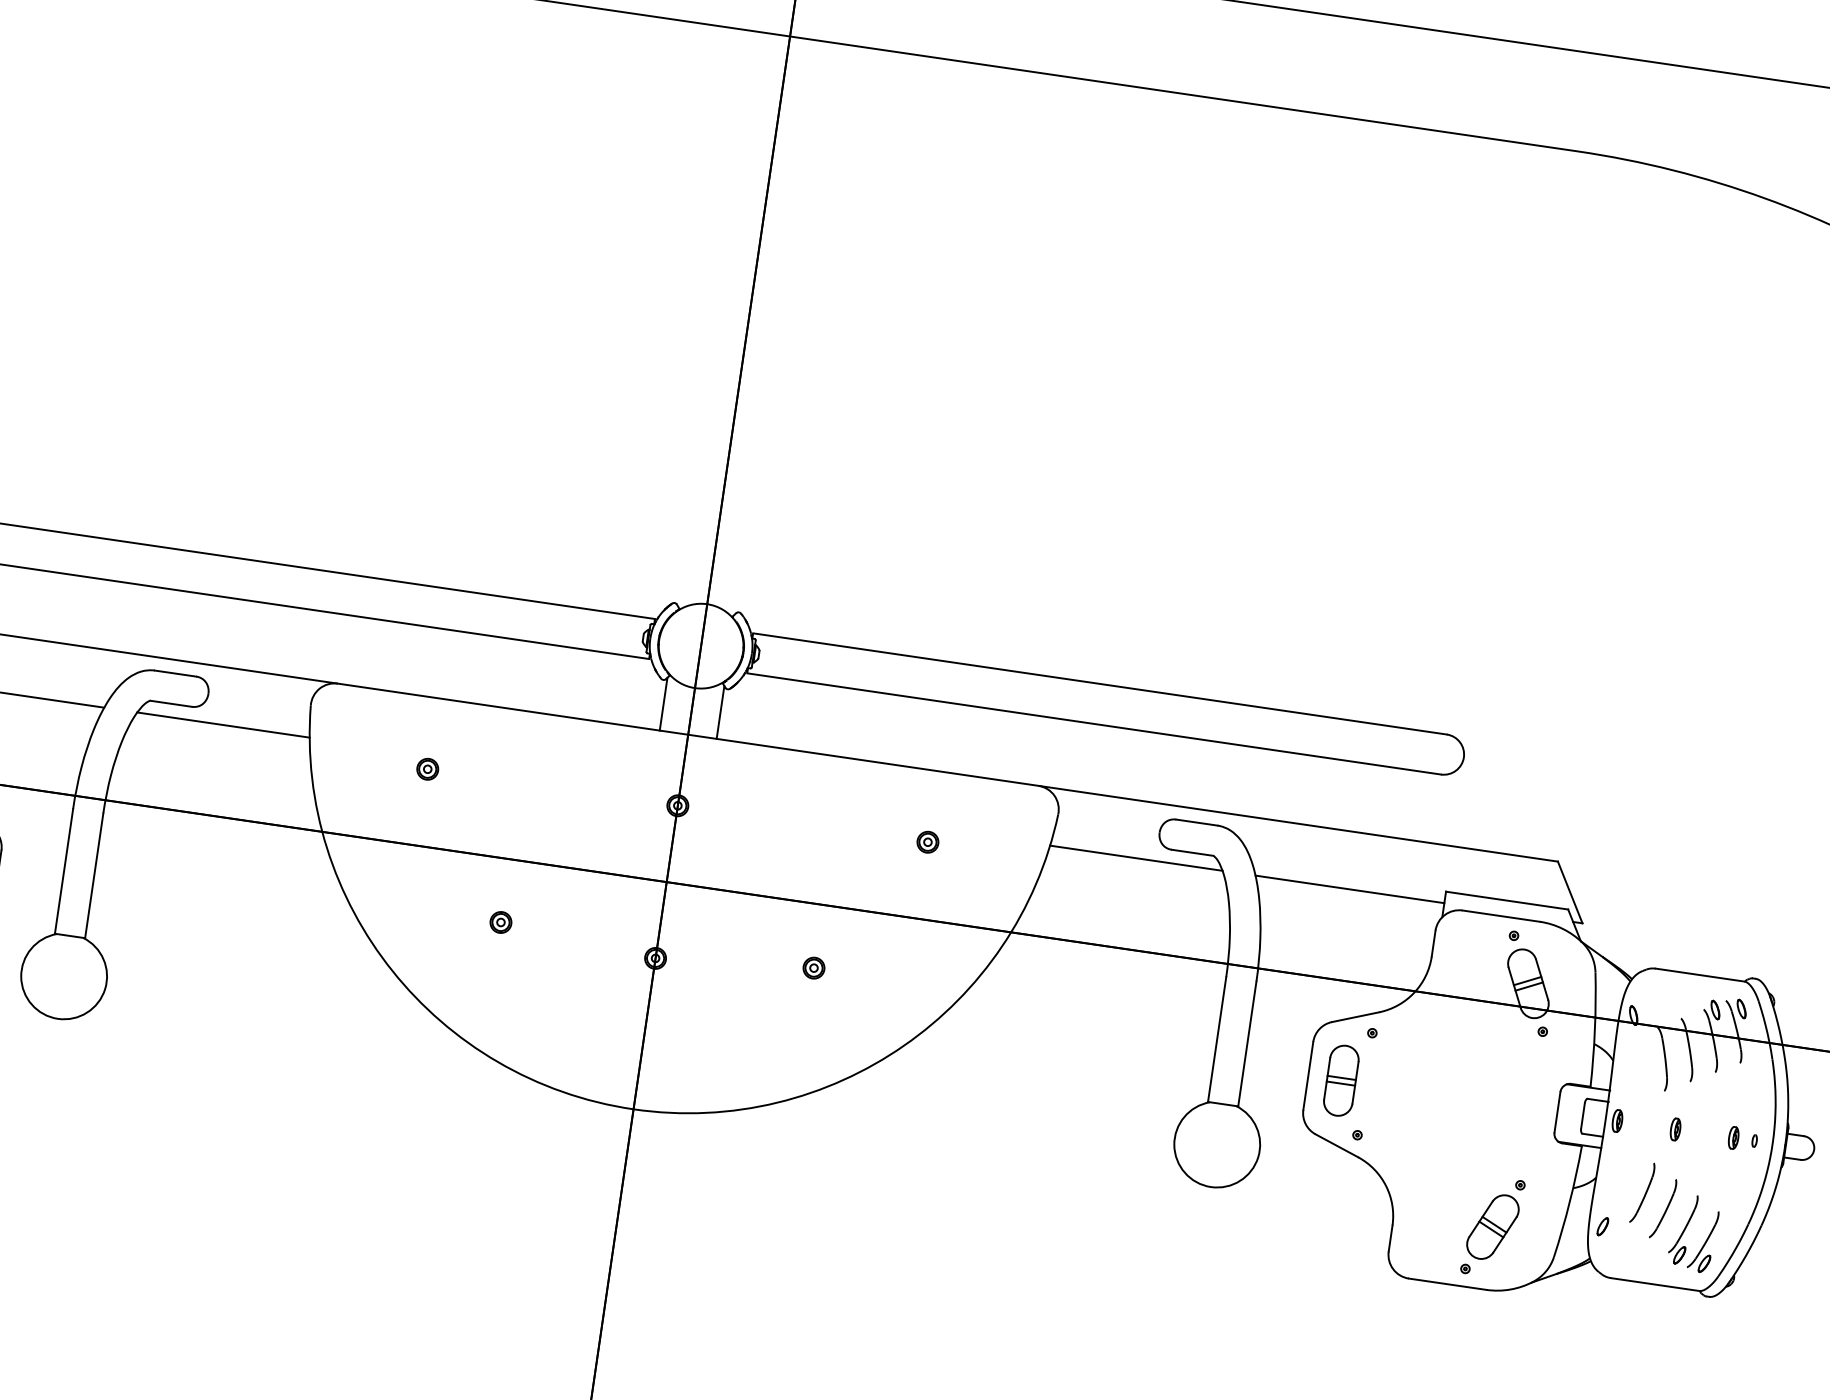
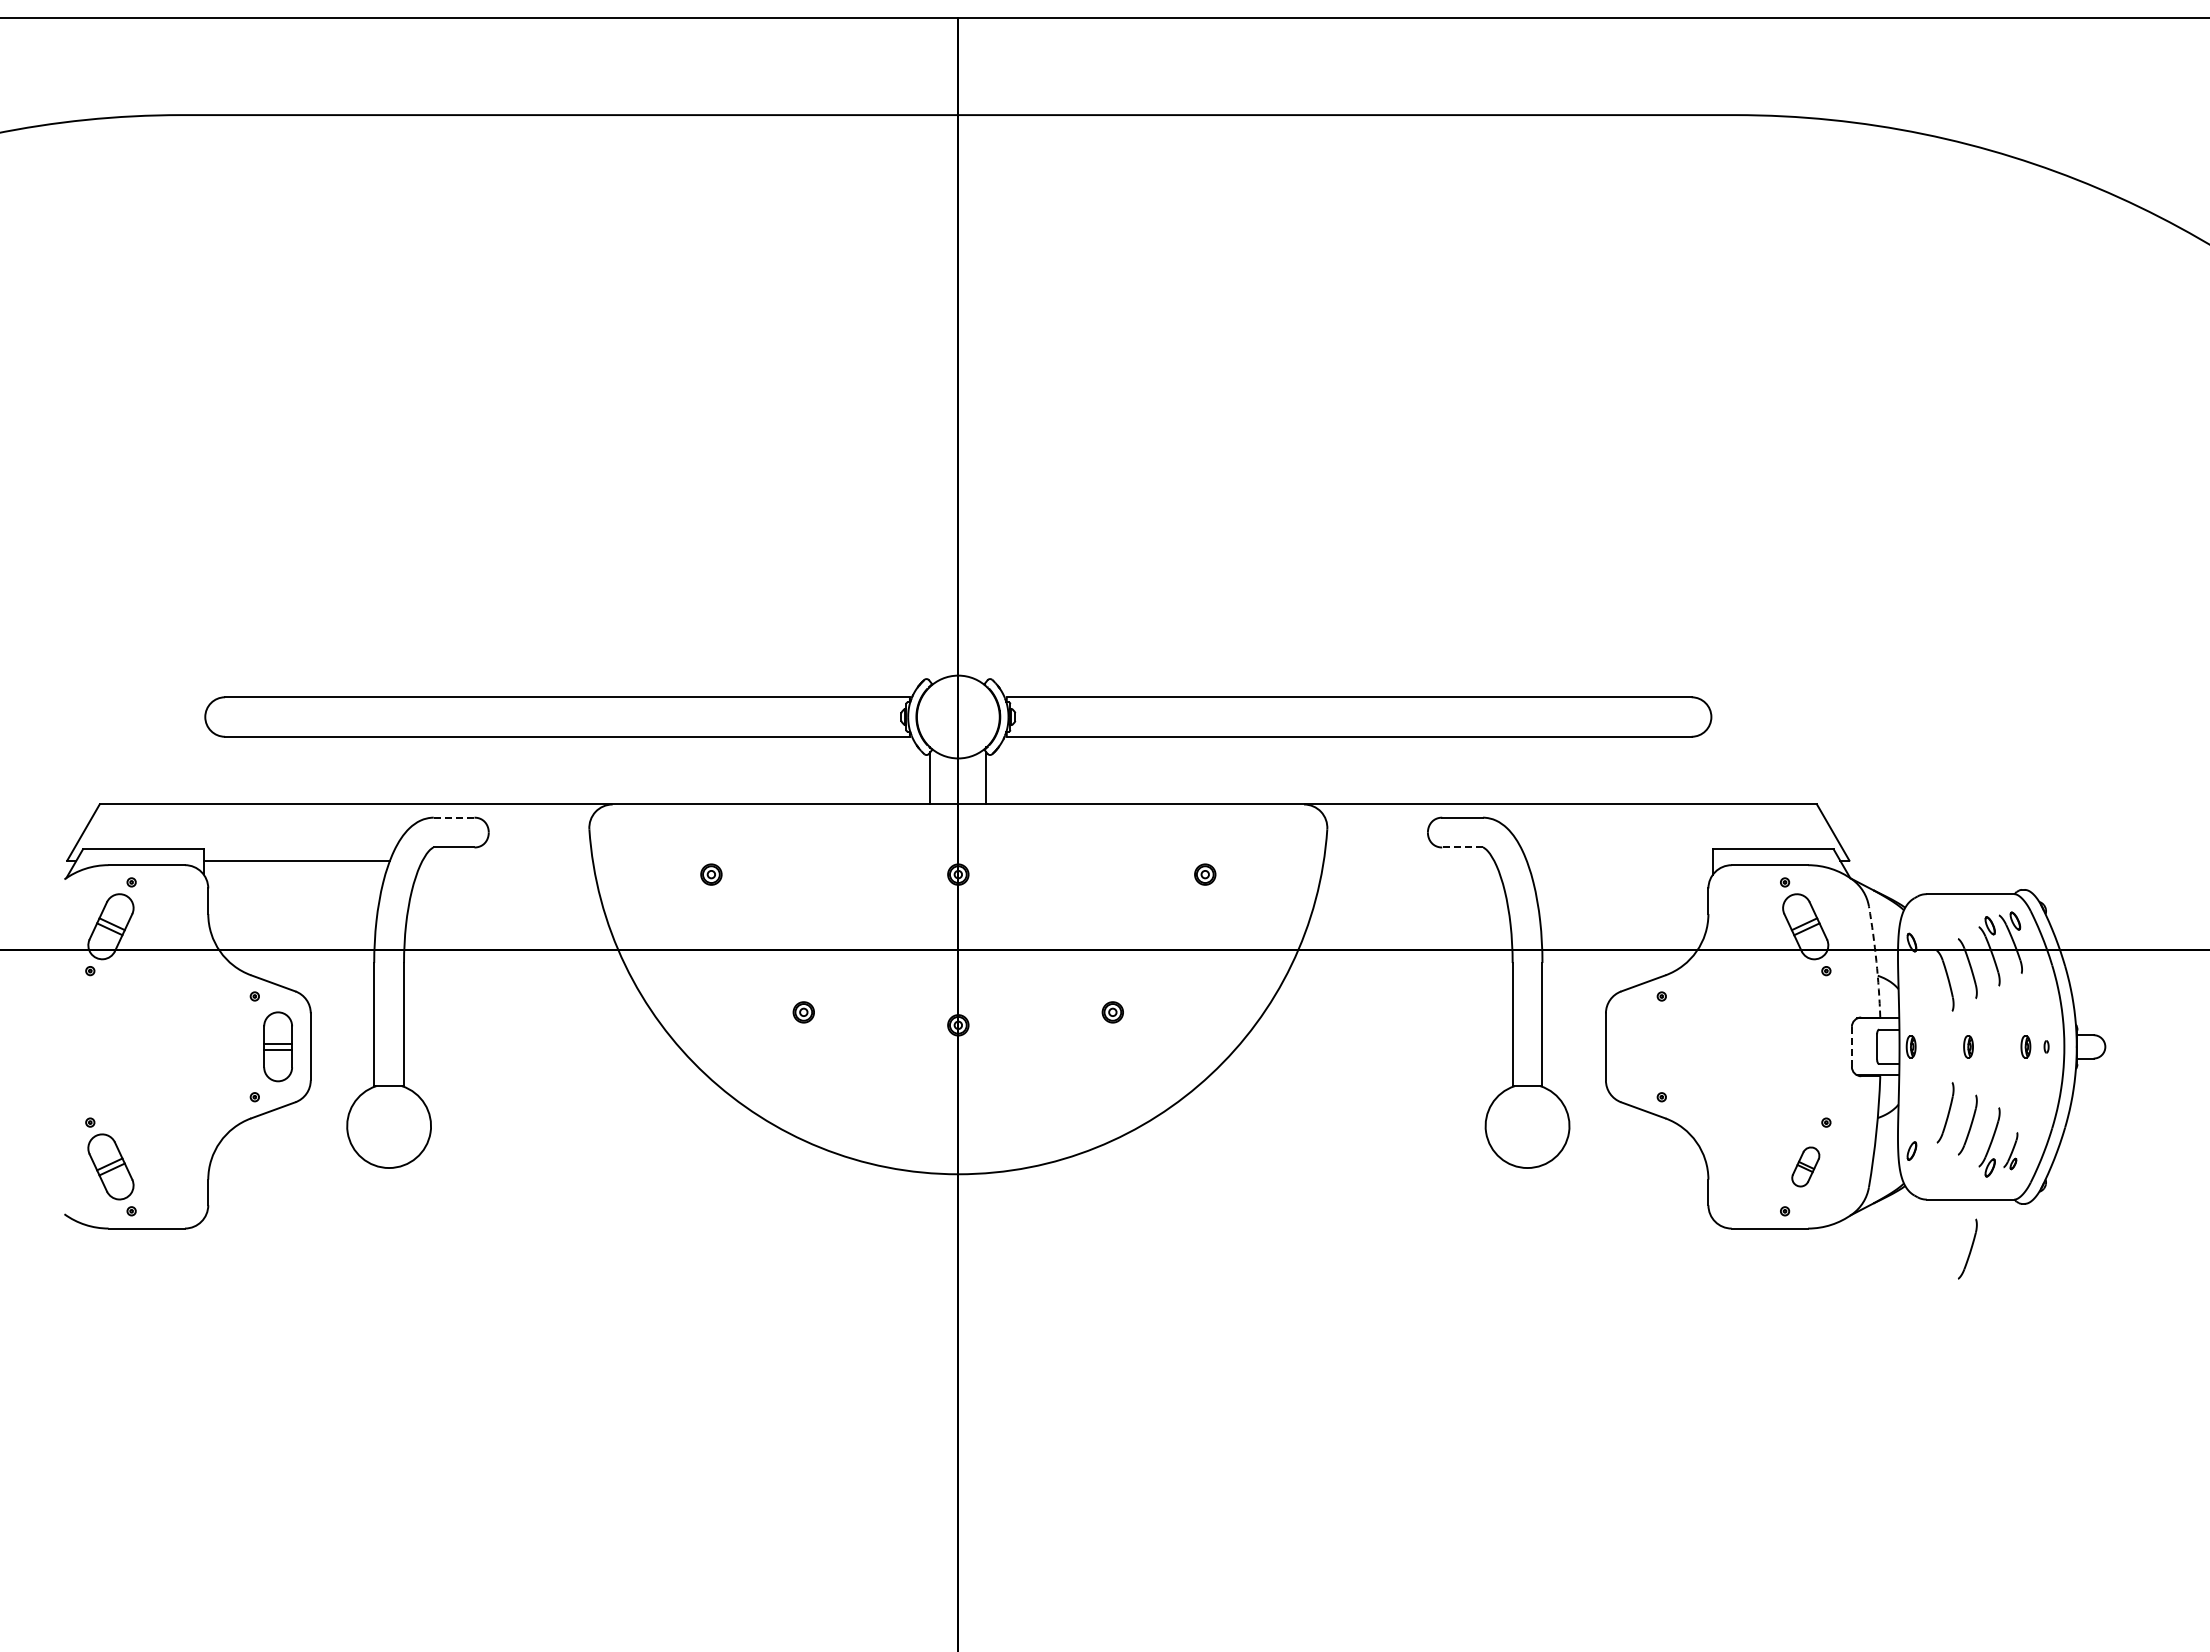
line: (175, 673) -> (454, 817), solid -> dashed
line: (223, 724) -> (507, 860), removed
line: (1192, 852) -> (1462, 847), solid -> dashed
line: (1135, 857) -> (1408, 860), removed
line: (1349, 889) -> (1619, 860), removed
arc: (1594, 1029) -> (1876, 961), solid -> dashed
part: (1341, 1080) -> (1638, 1046), removed
line: (1557, 1111) -> (1851, 1046), solid -> dashed
part: (1492, 1226) -> (1805, 1166), size x0.6
part: (1702, 1240) -> (2010, 1150), size x0.6
part: (1644, 1333) -> (1967, 1248), added

